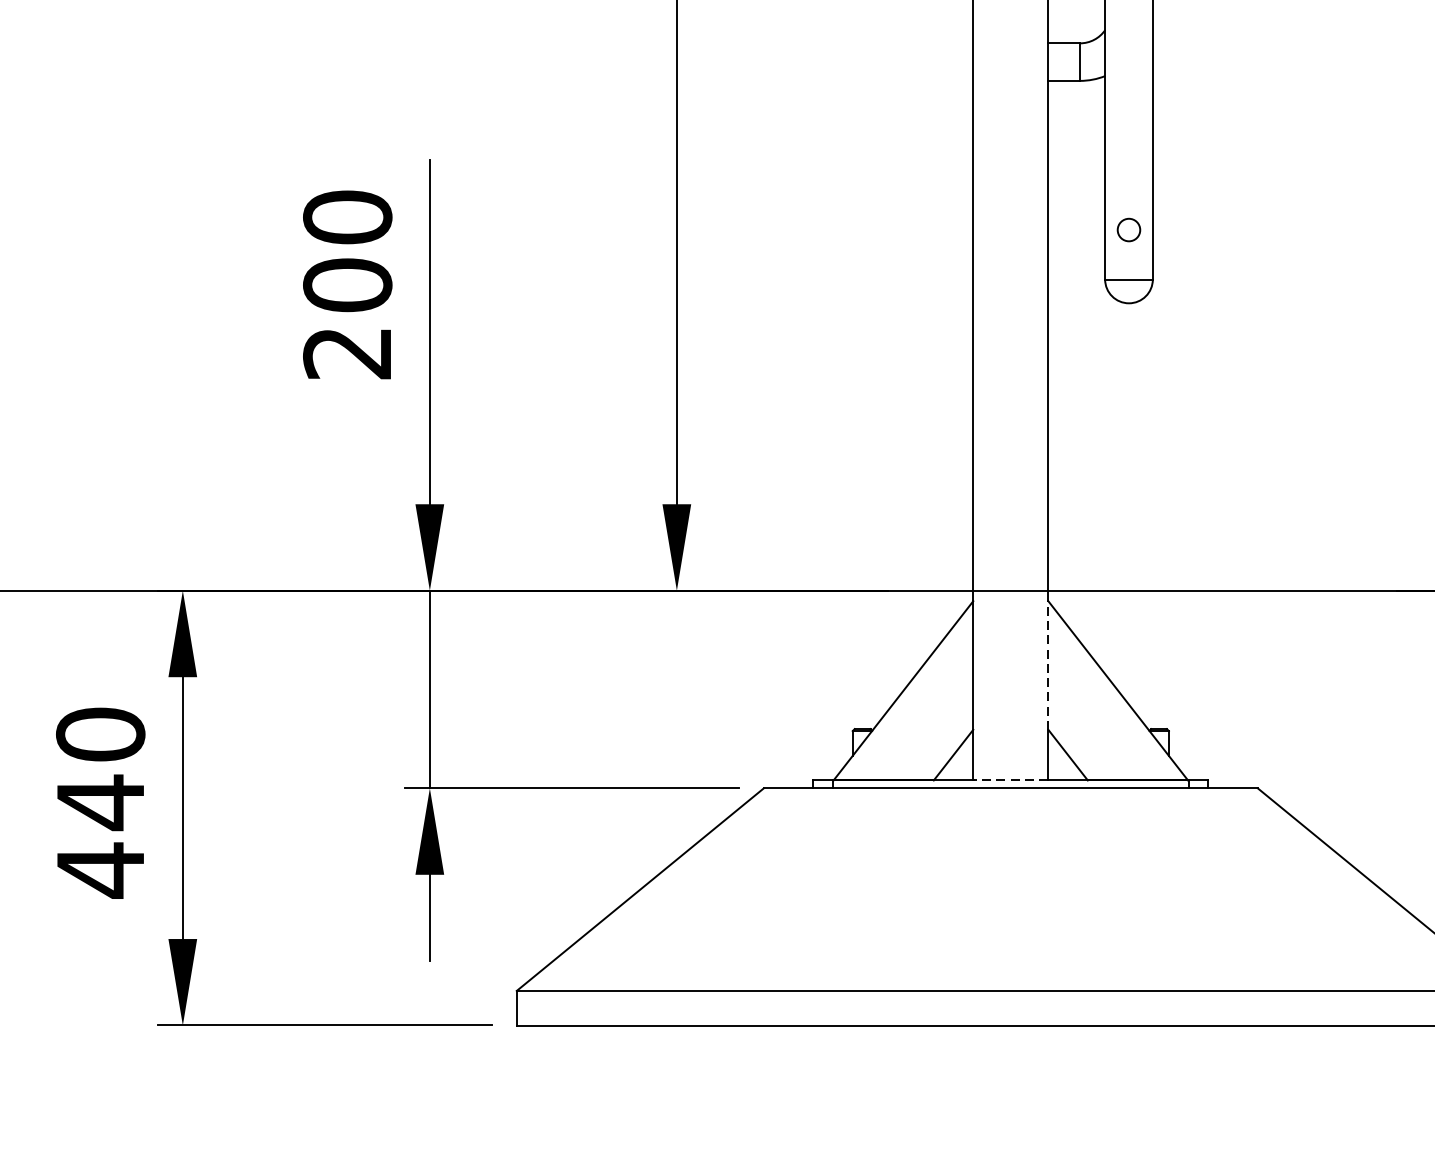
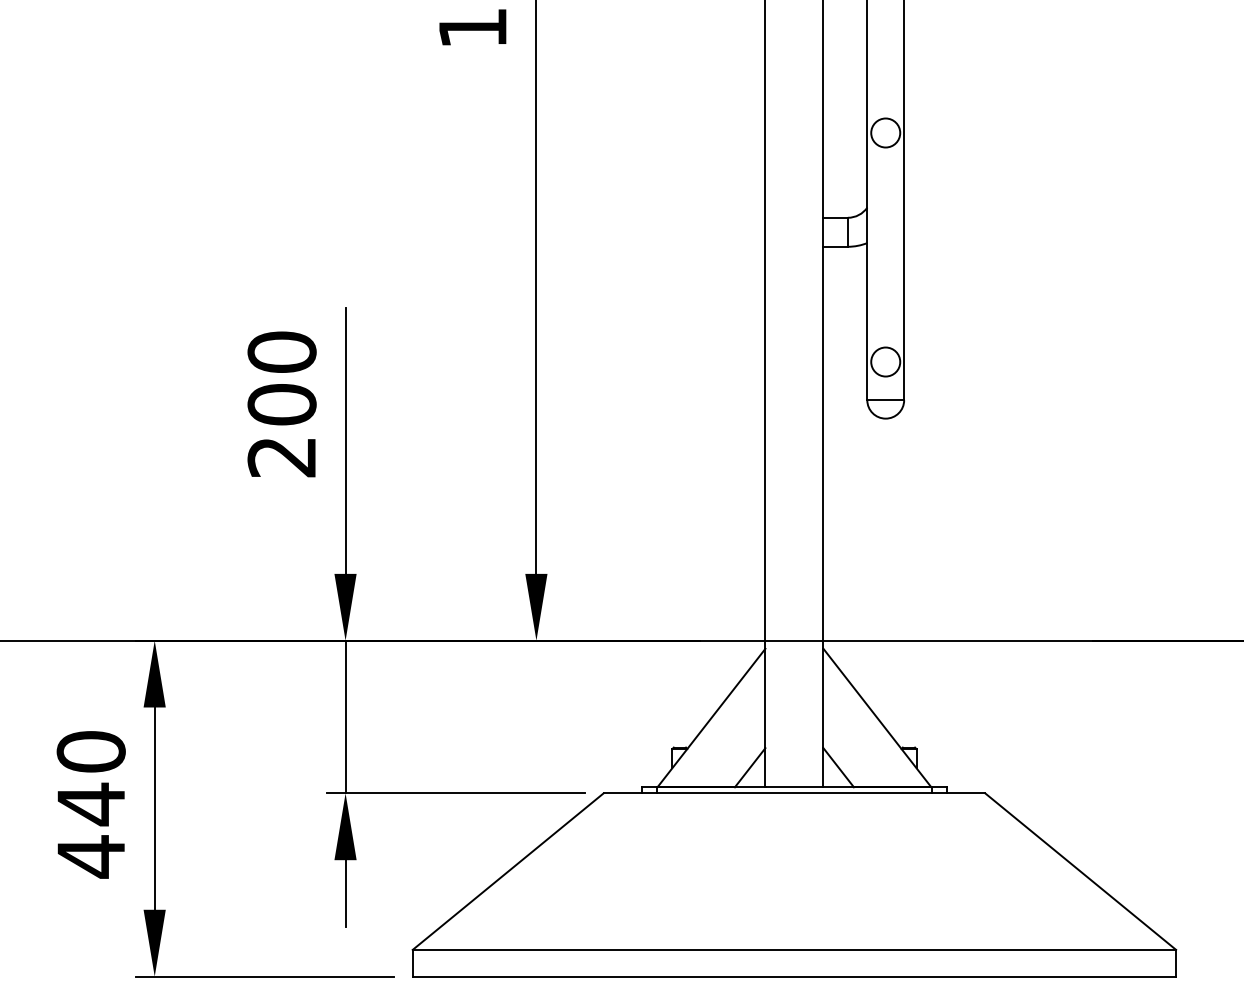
circle: (1128, 229) -> (885, 361), size x1.67
line: (1048, 665) -> (823, 698), dashed -> solid
line: (1010, 780) -> (794, 787), dashed -> solid

